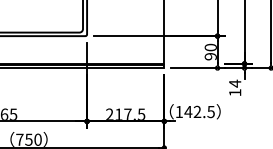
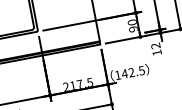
text: (235, 83) -> (156, 45), 14 -> 12

